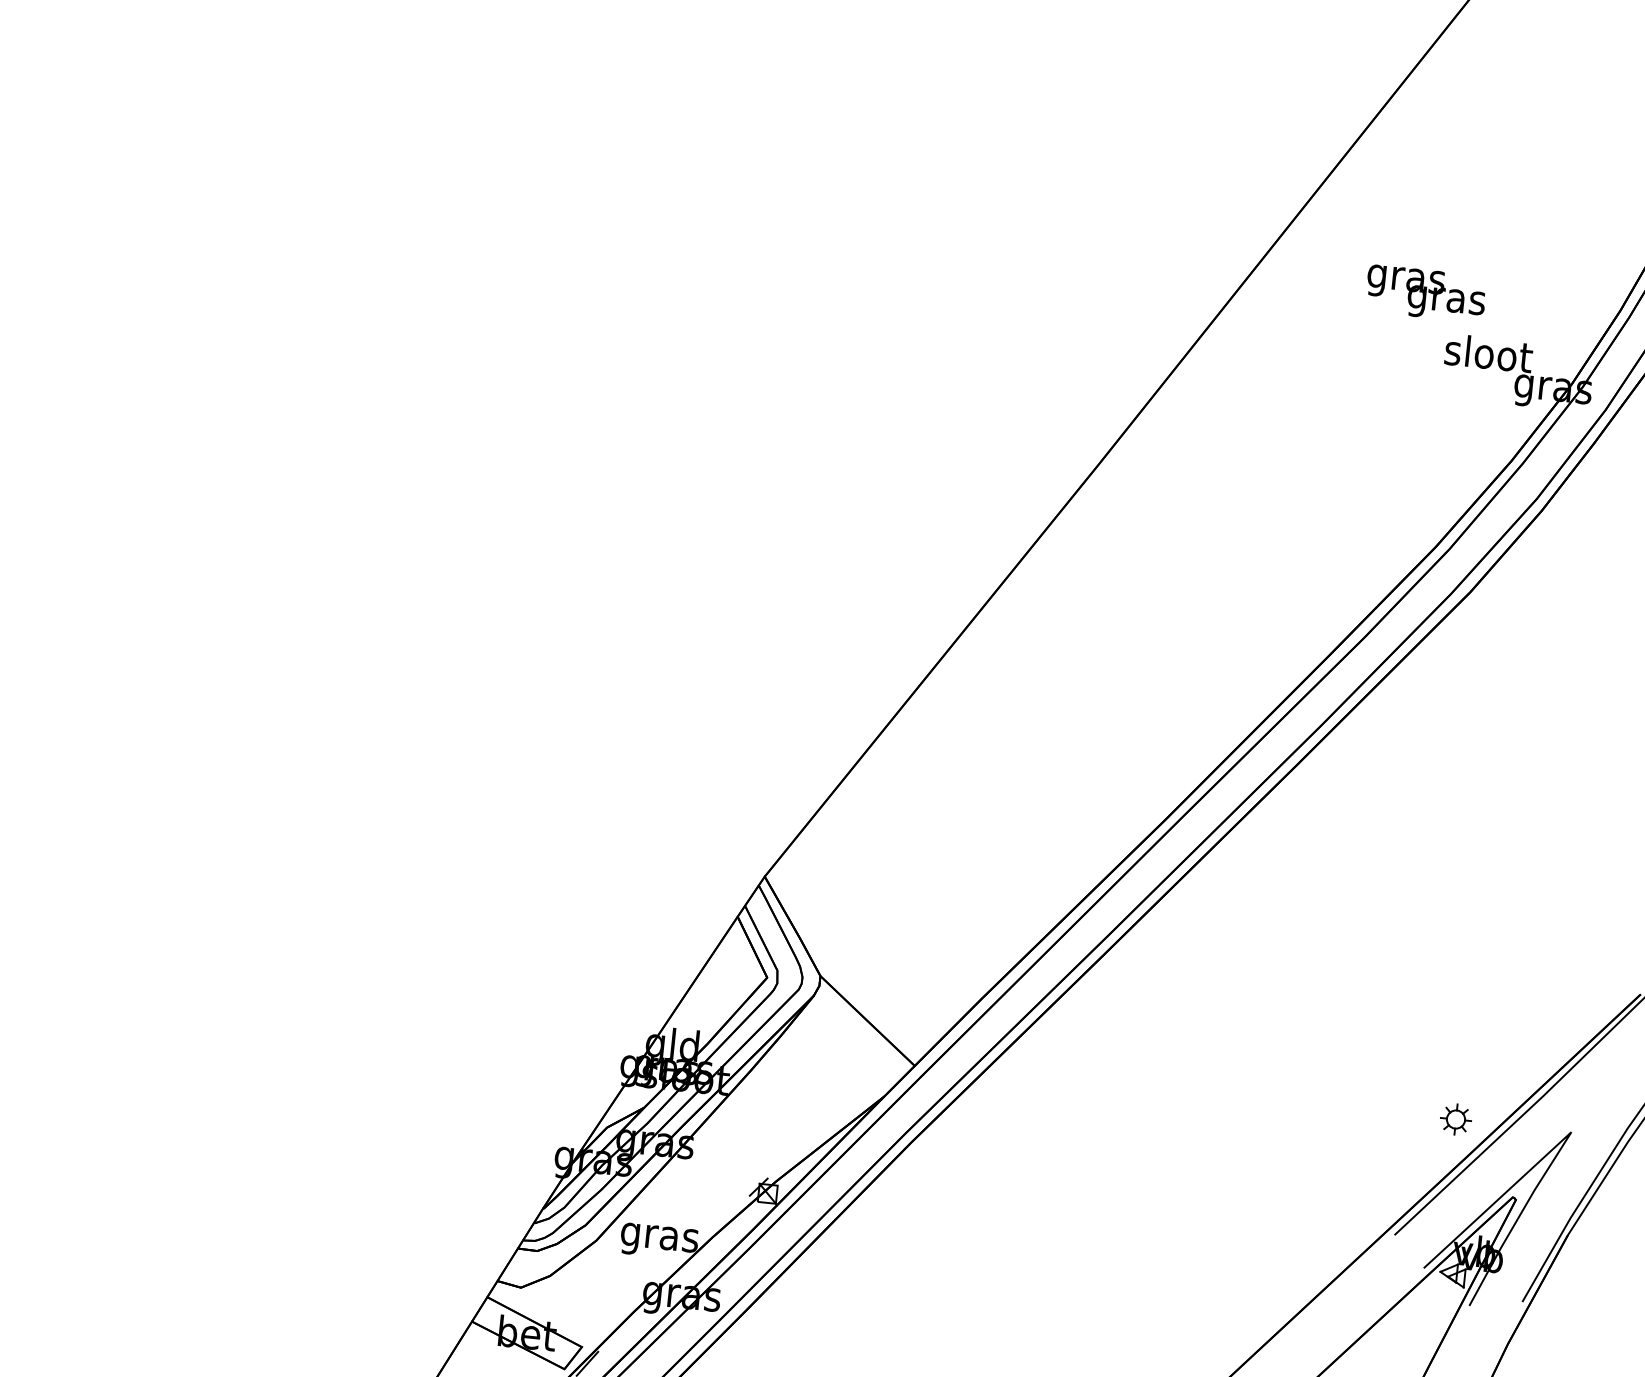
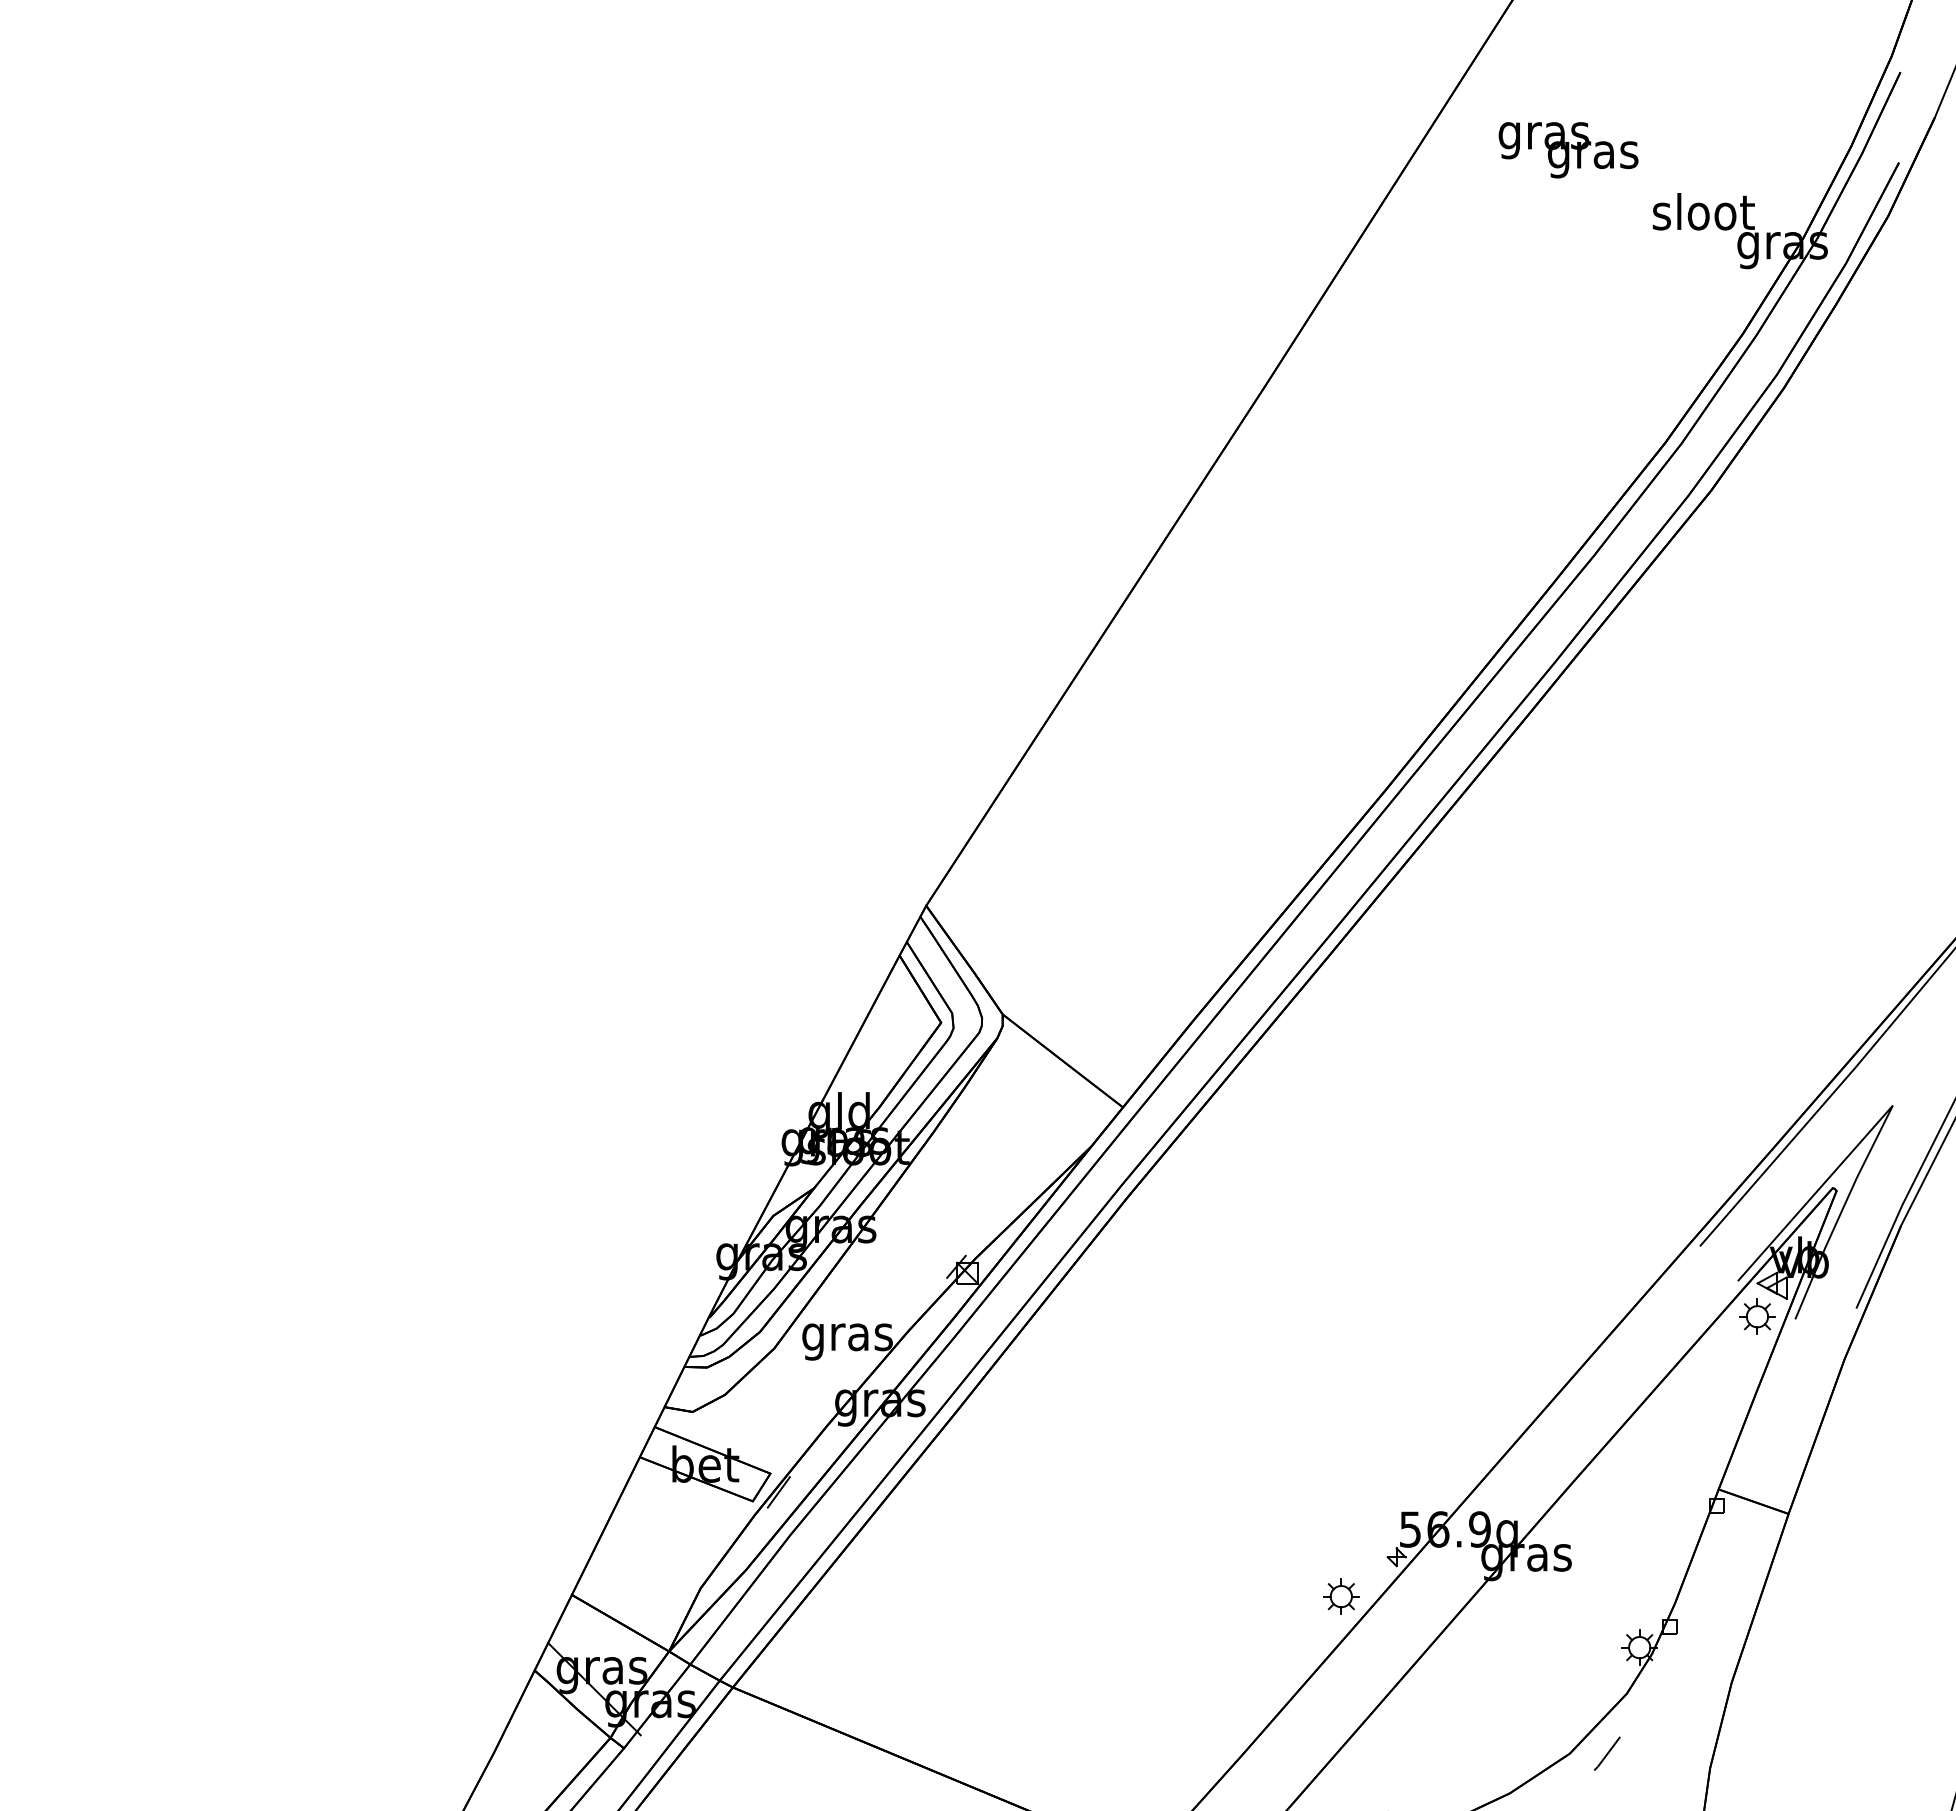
text: (1425, 294) -> (1568, 150), moved
part: (1456, 1119) -> (1757, 1316), moved

